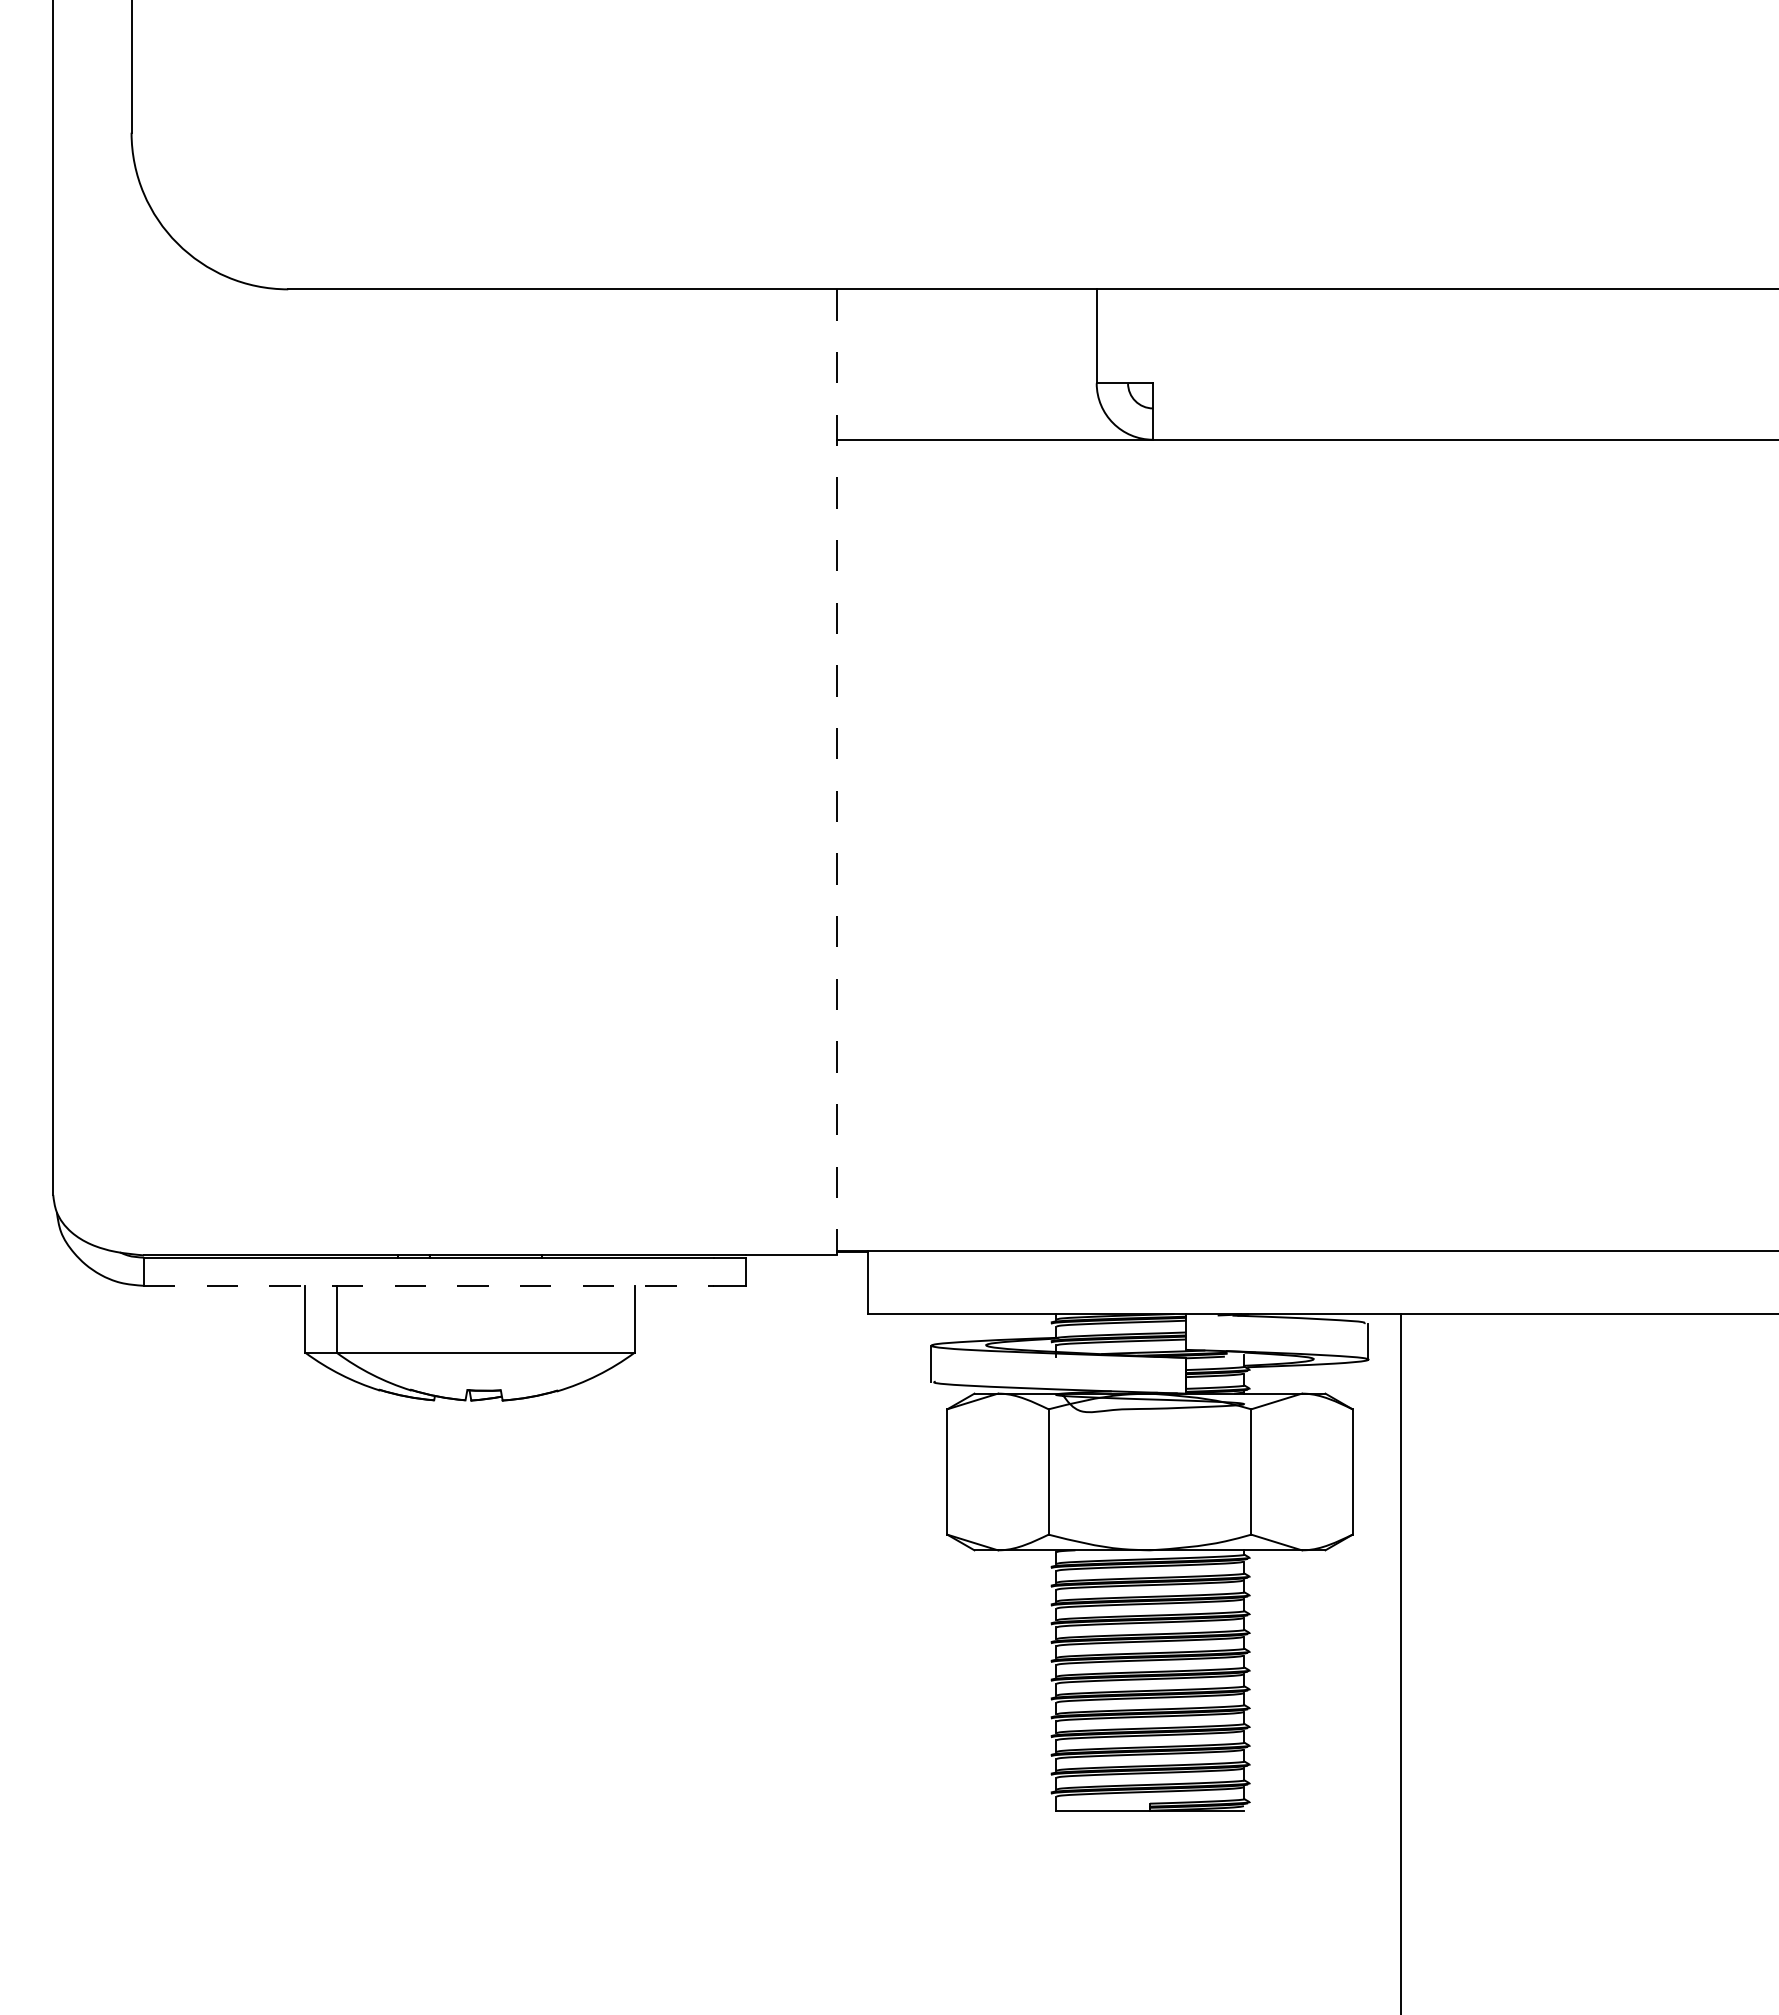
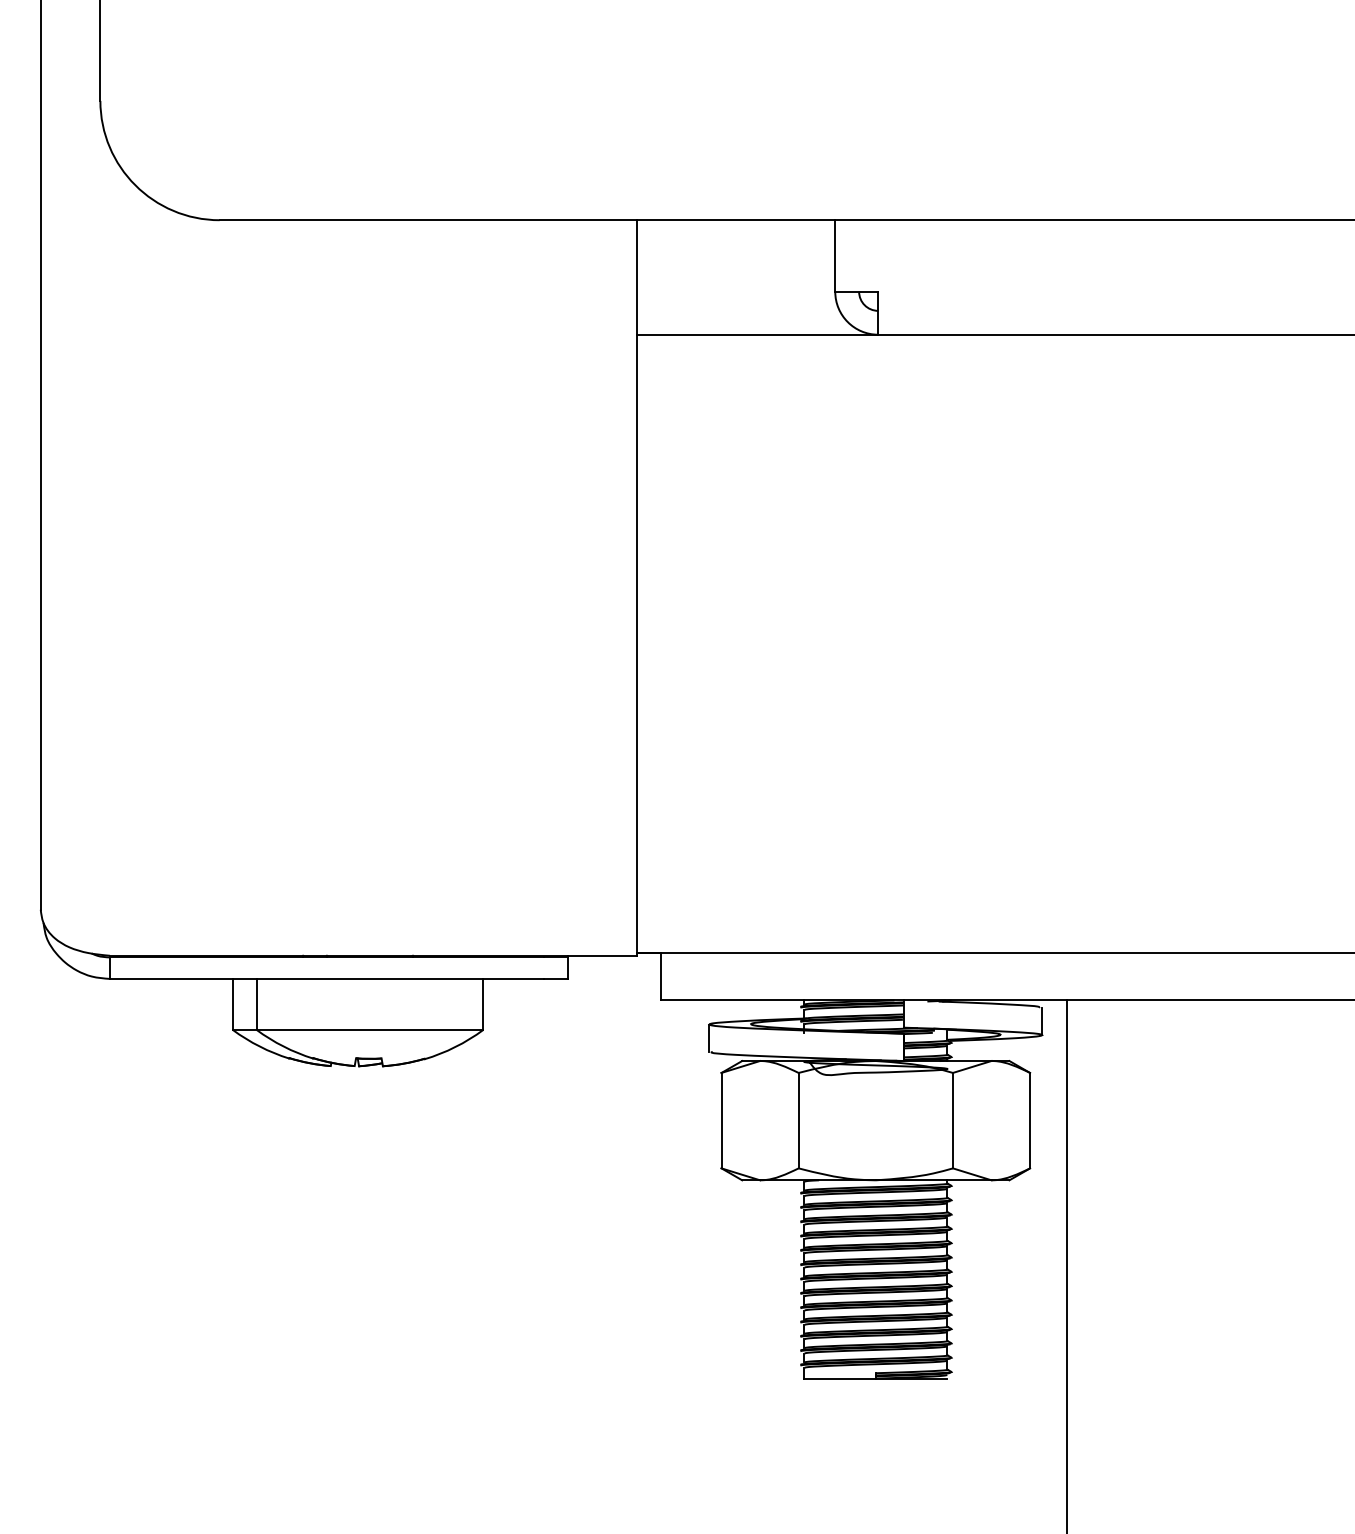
line: (836, 772) -> (637, 588), dashed -> solid
line: (429, 1285) -> (327, 978), dashed -> solid

